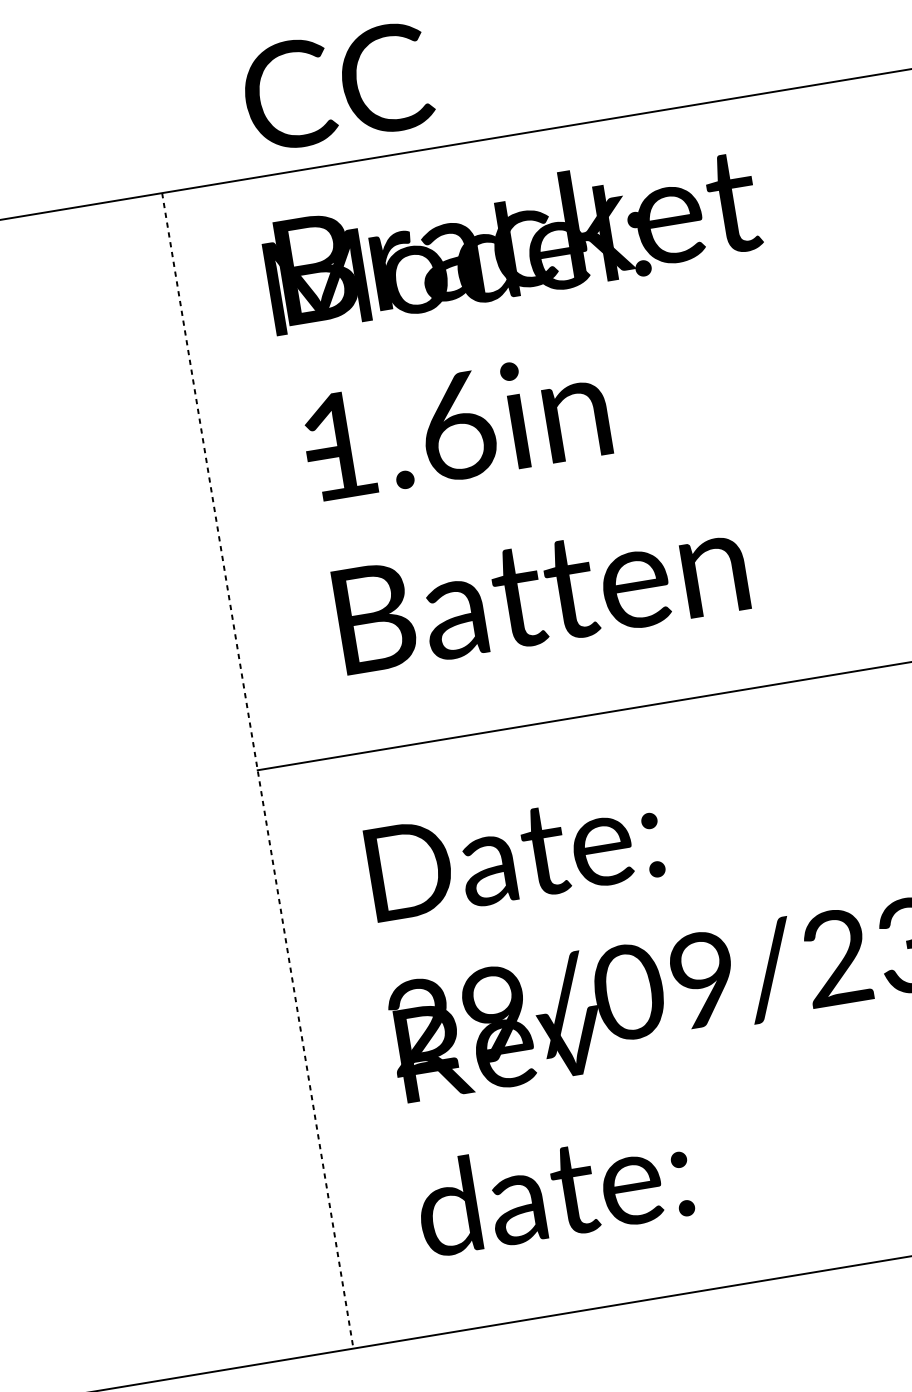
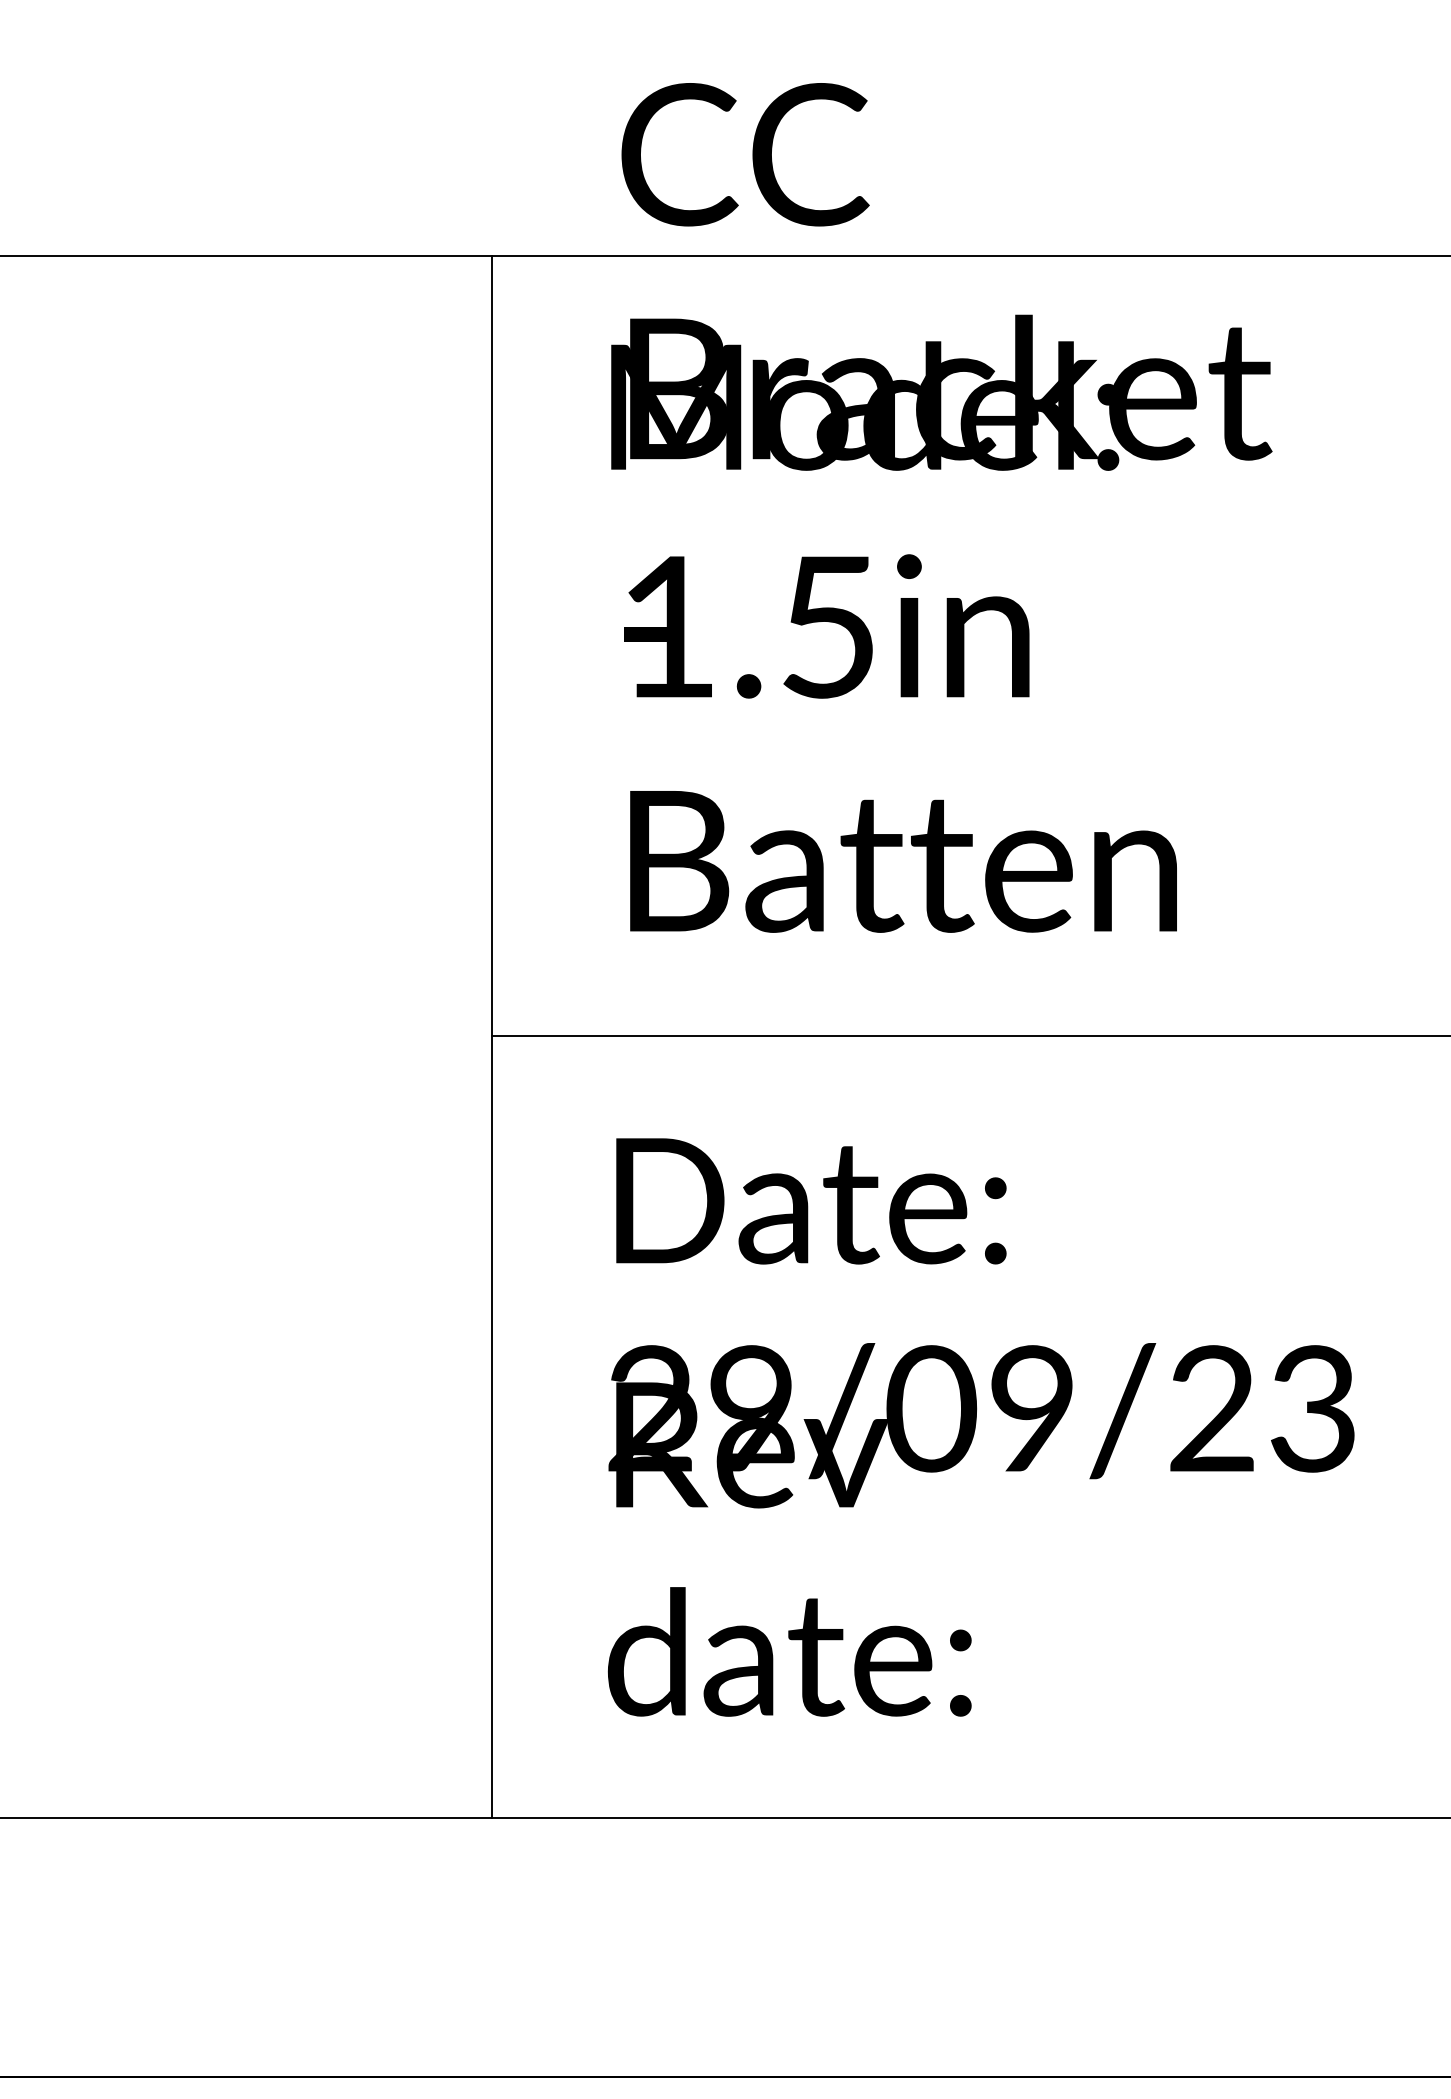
text: (457, 426) -> (829, 627), 1.6in -> 1.5in
line: (257, 771) -> (491, 1037), dashed -> solid

